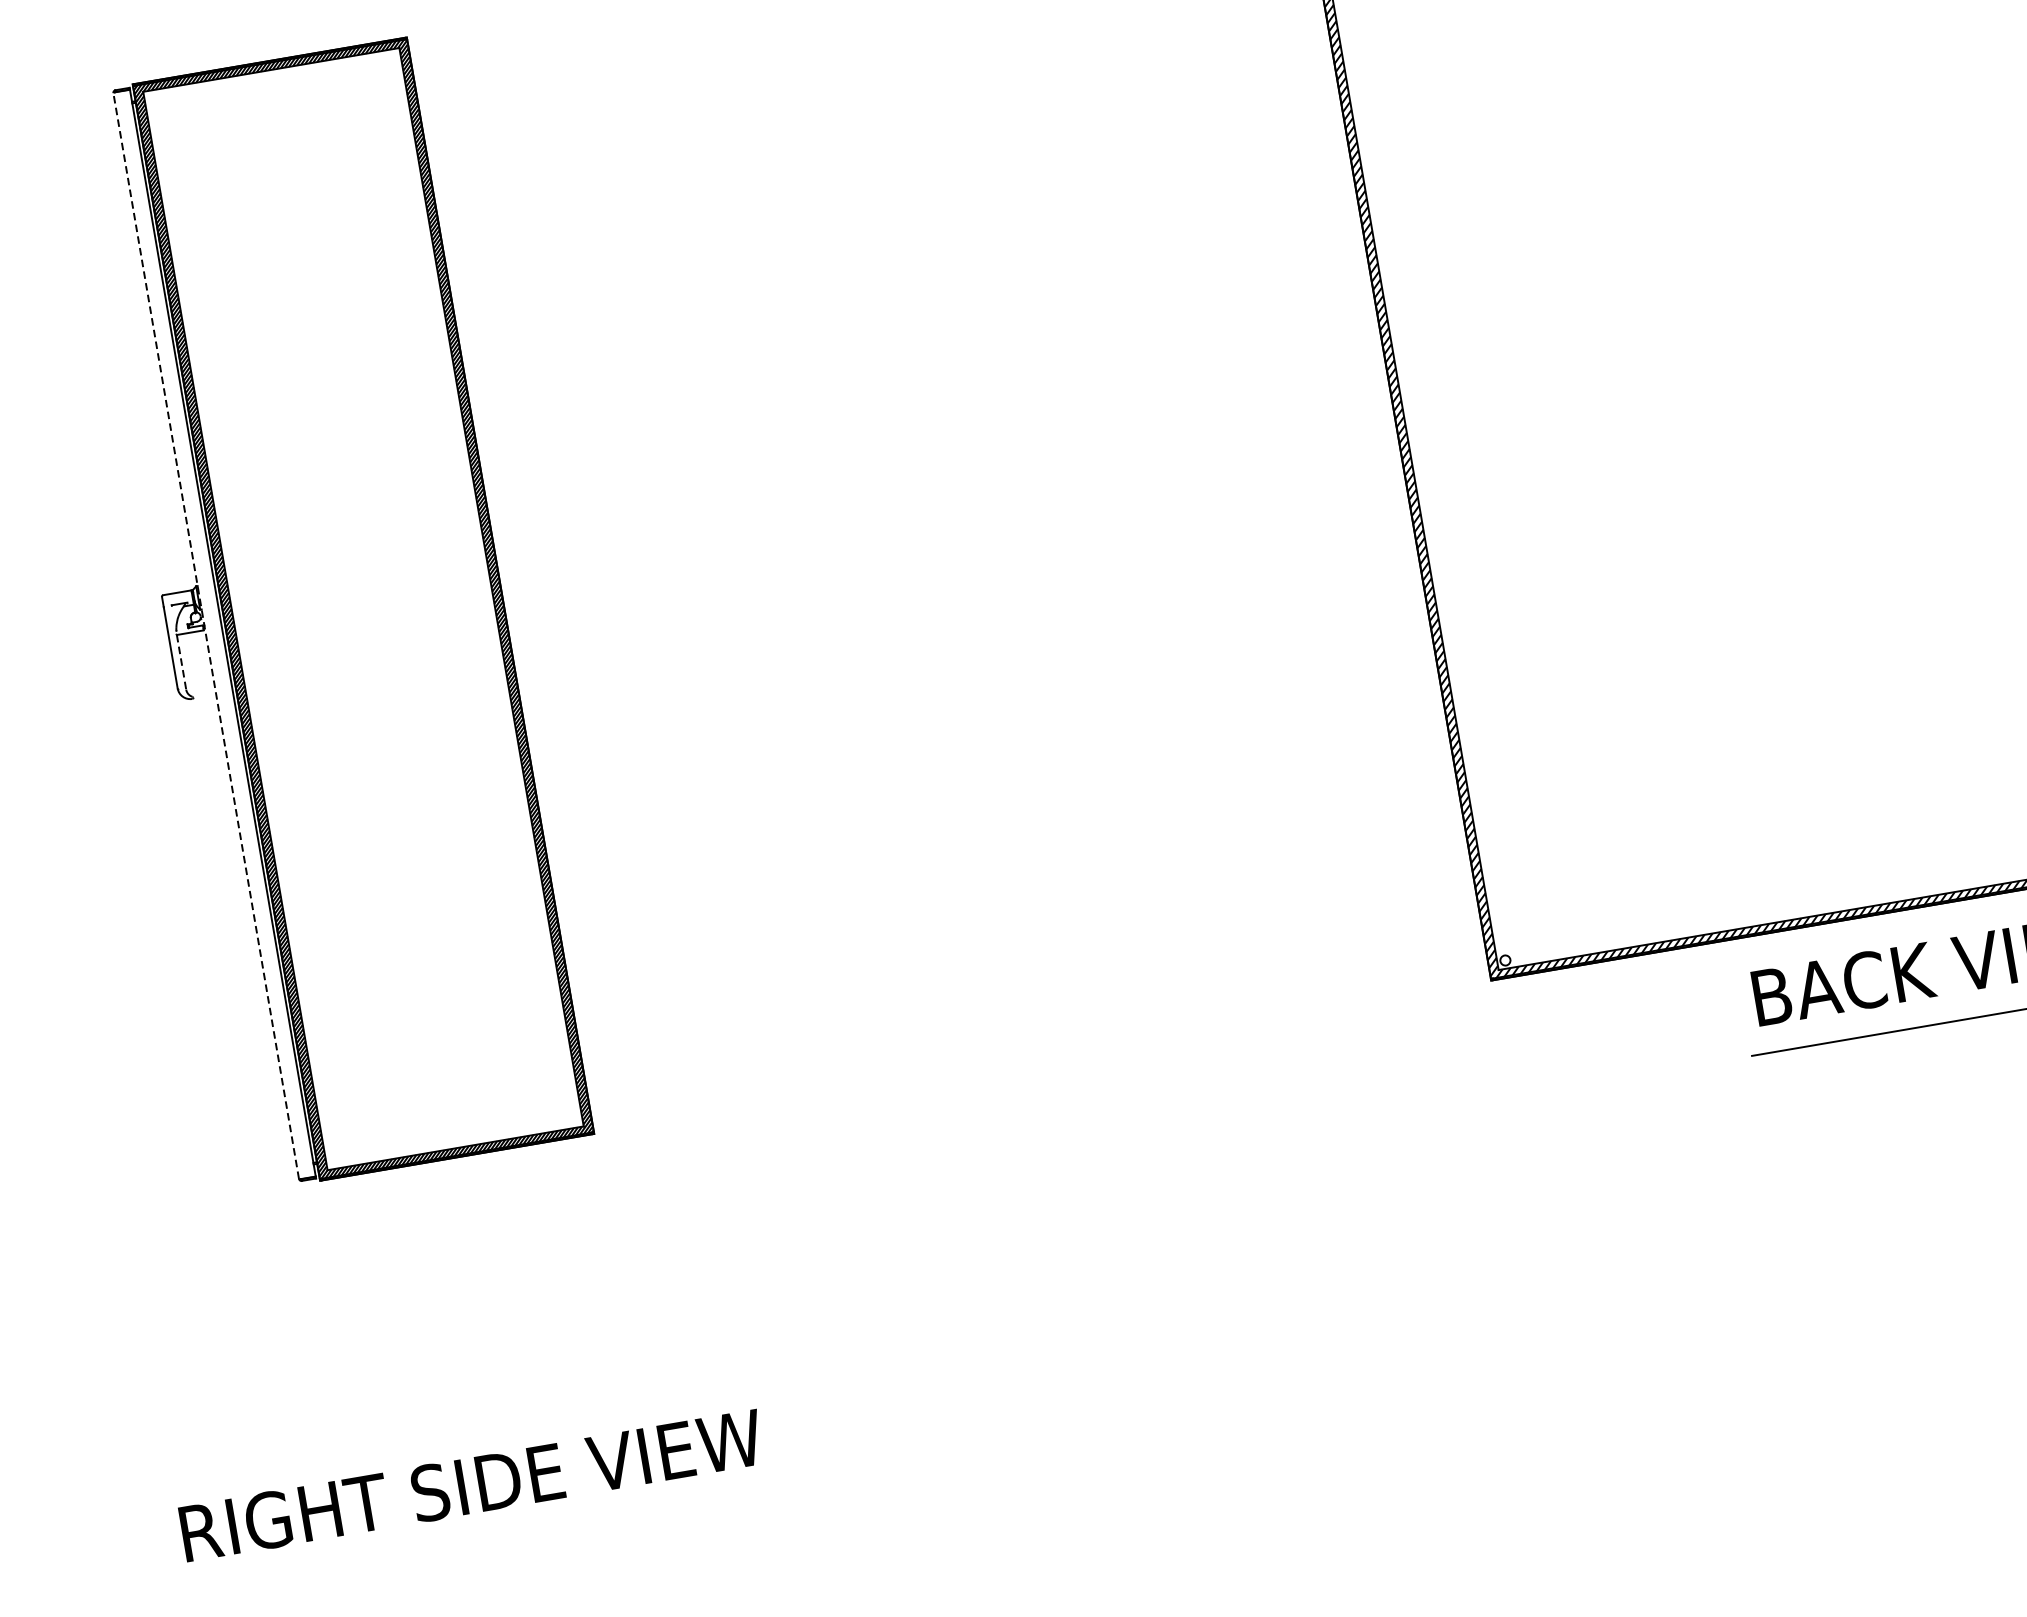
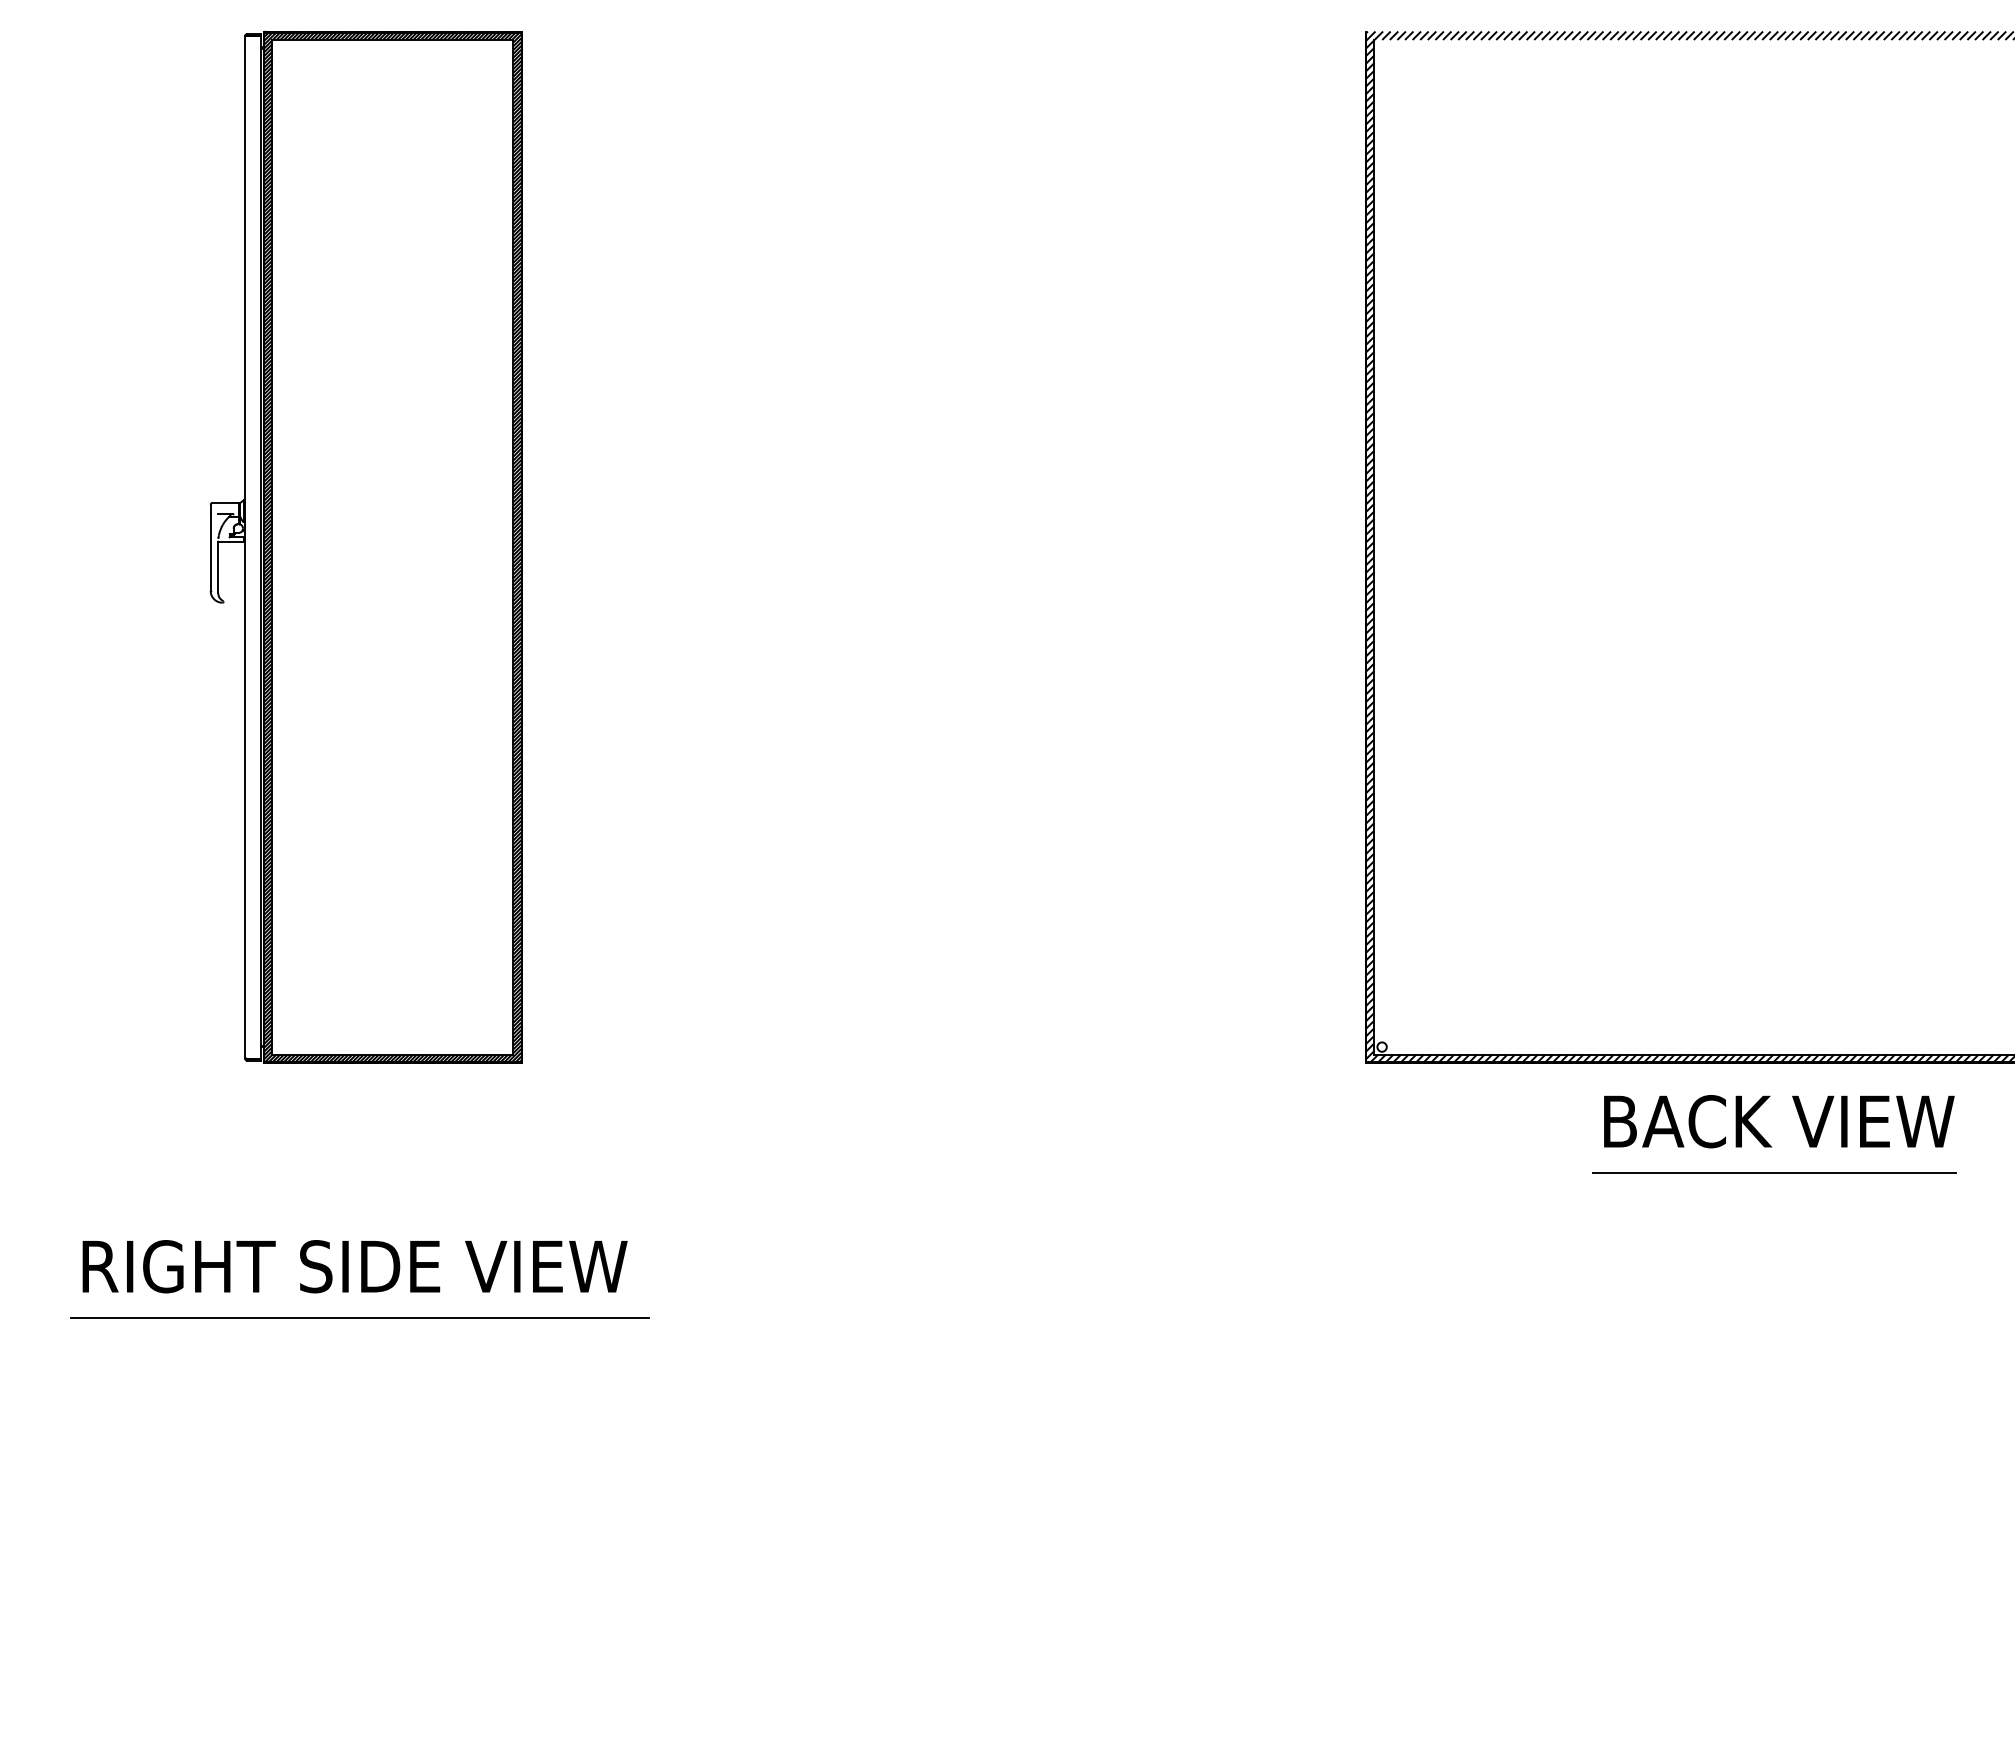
line: (205, 636) -> (244, 547), dashed -> solid
line: (181, 662) -> (218, 567), dashed -> solid
line: (468, 1433) -> (360, 1317), added
text: (471, 1485) -> (354, 1266), moved

